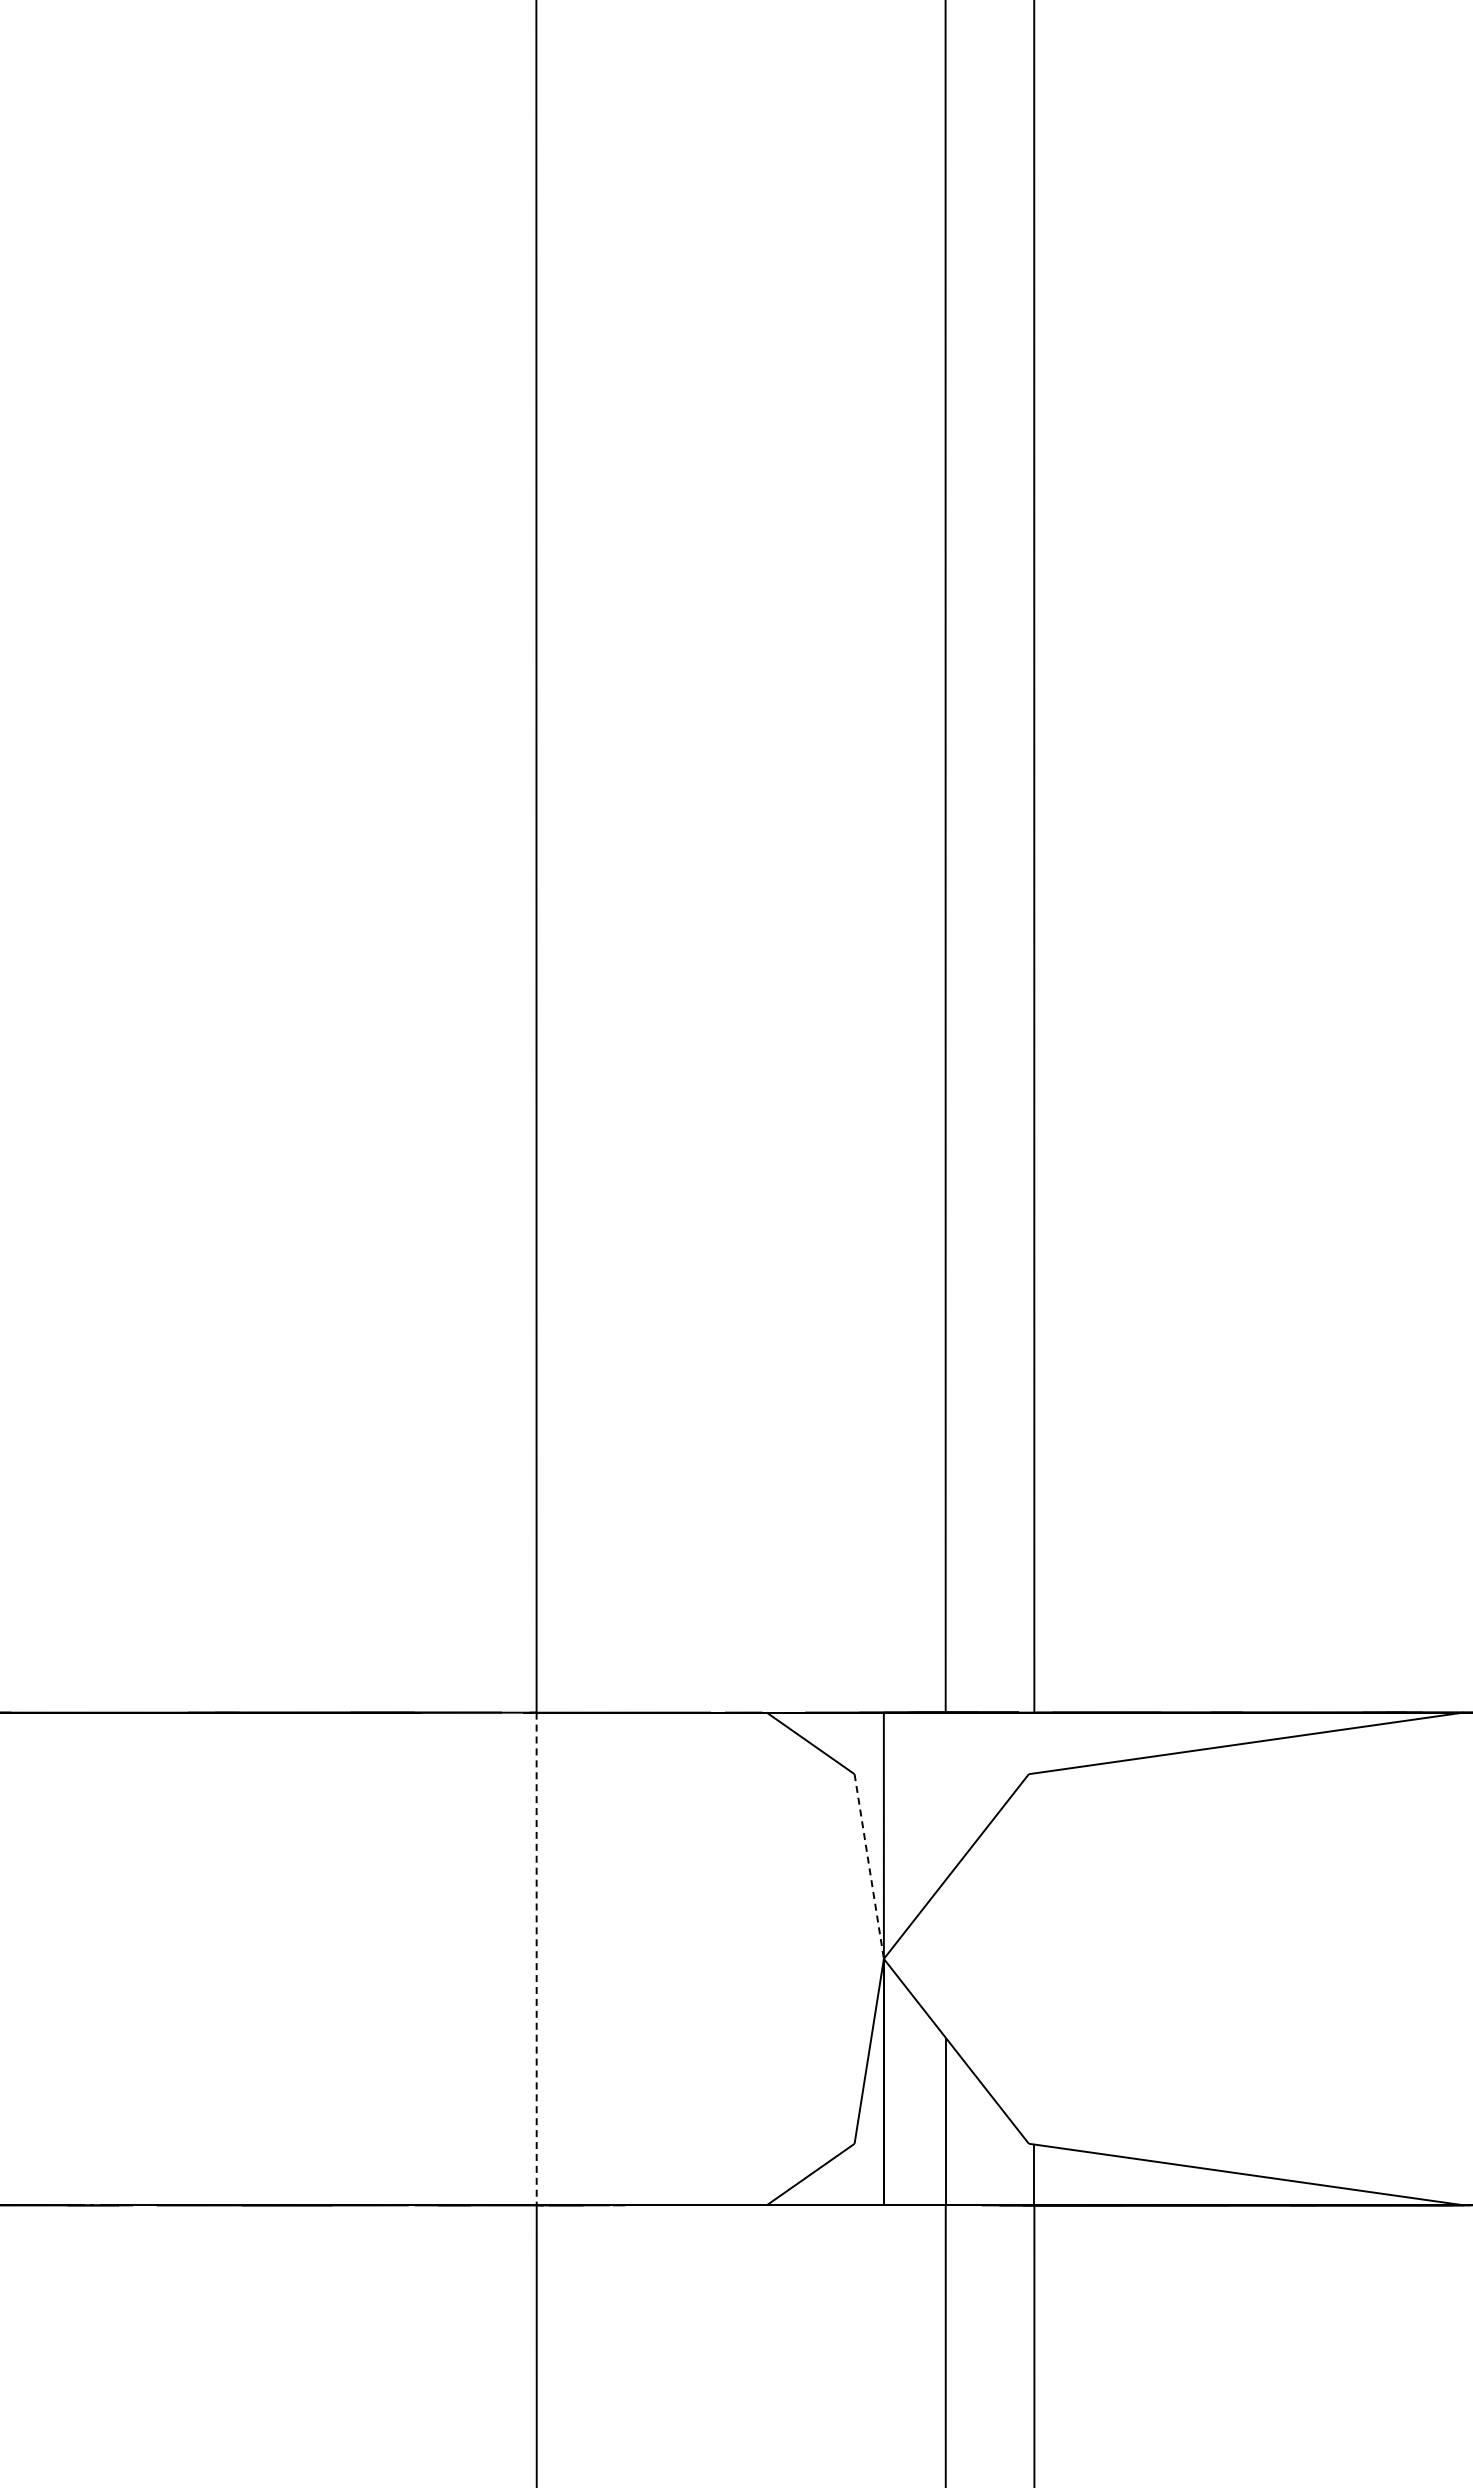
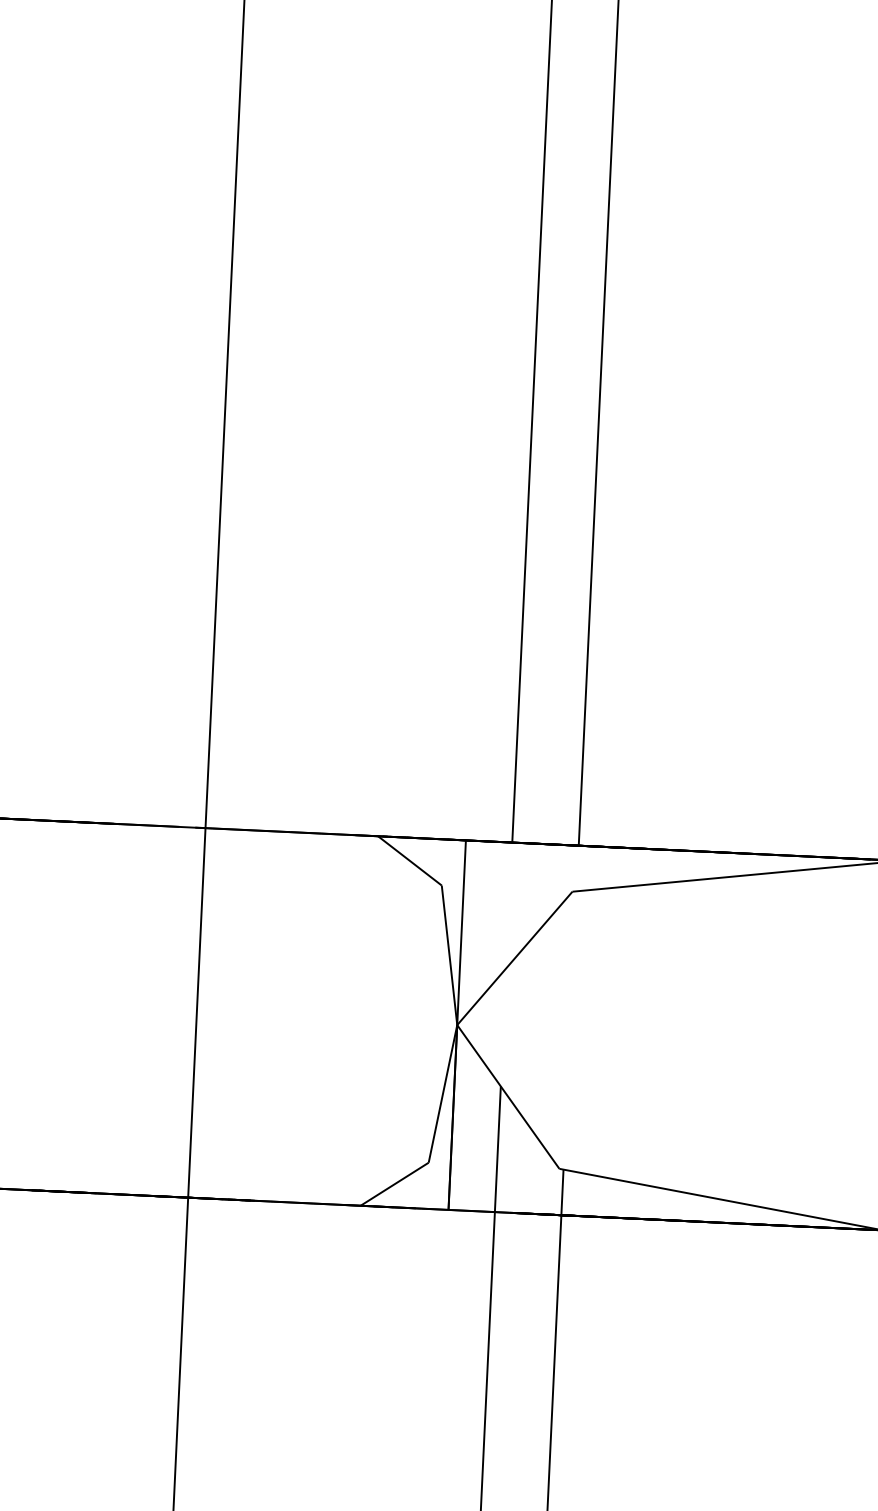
line: (869, 1866) -> (449, 955), dashed -> solid
line: (536, 1959) -> (196, 1013), dashed -> solid

